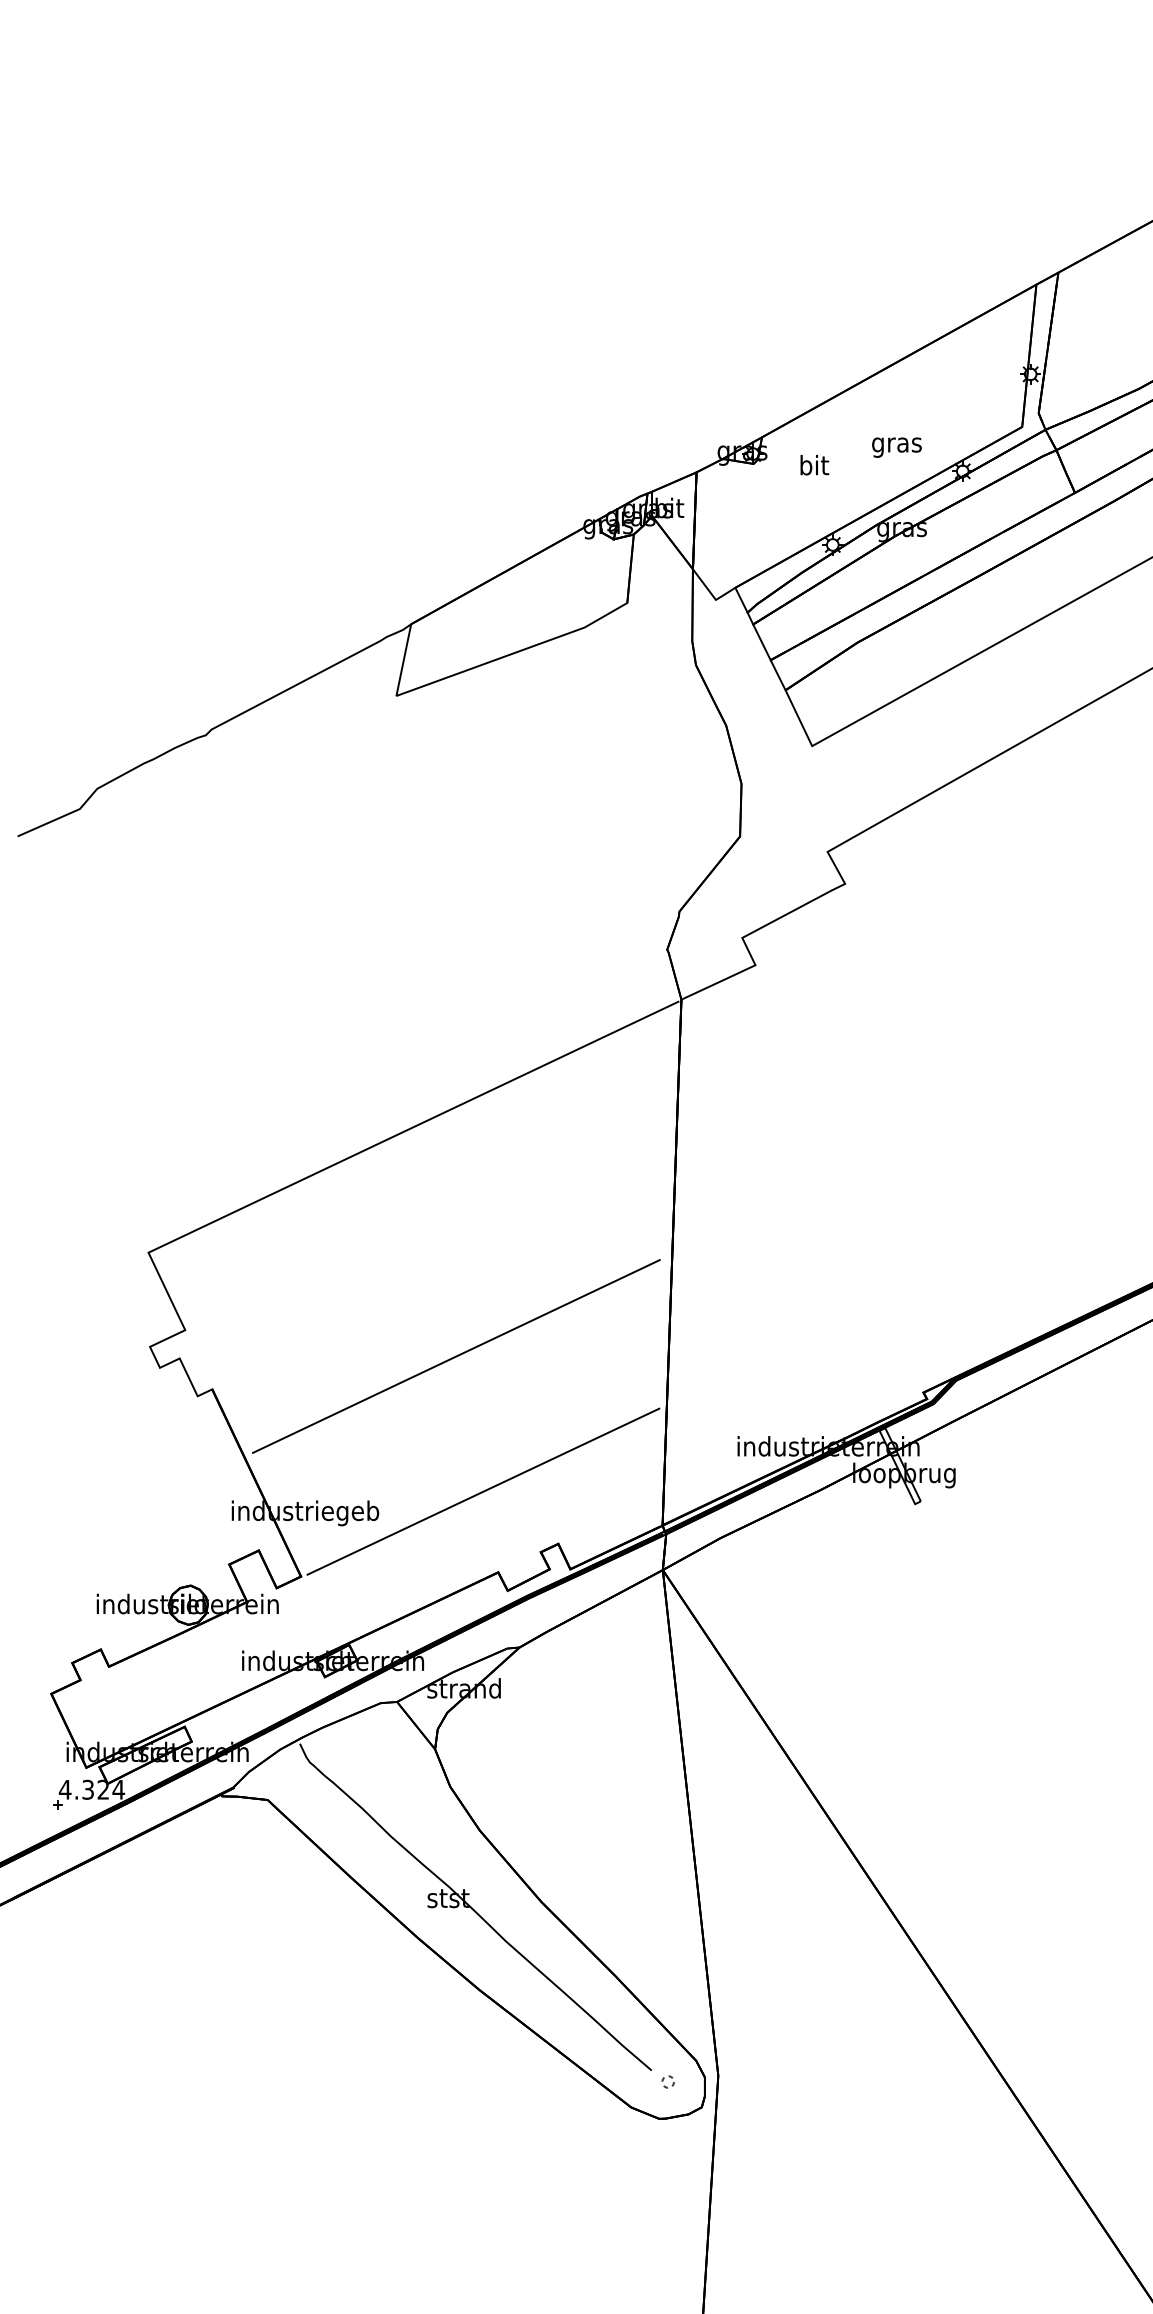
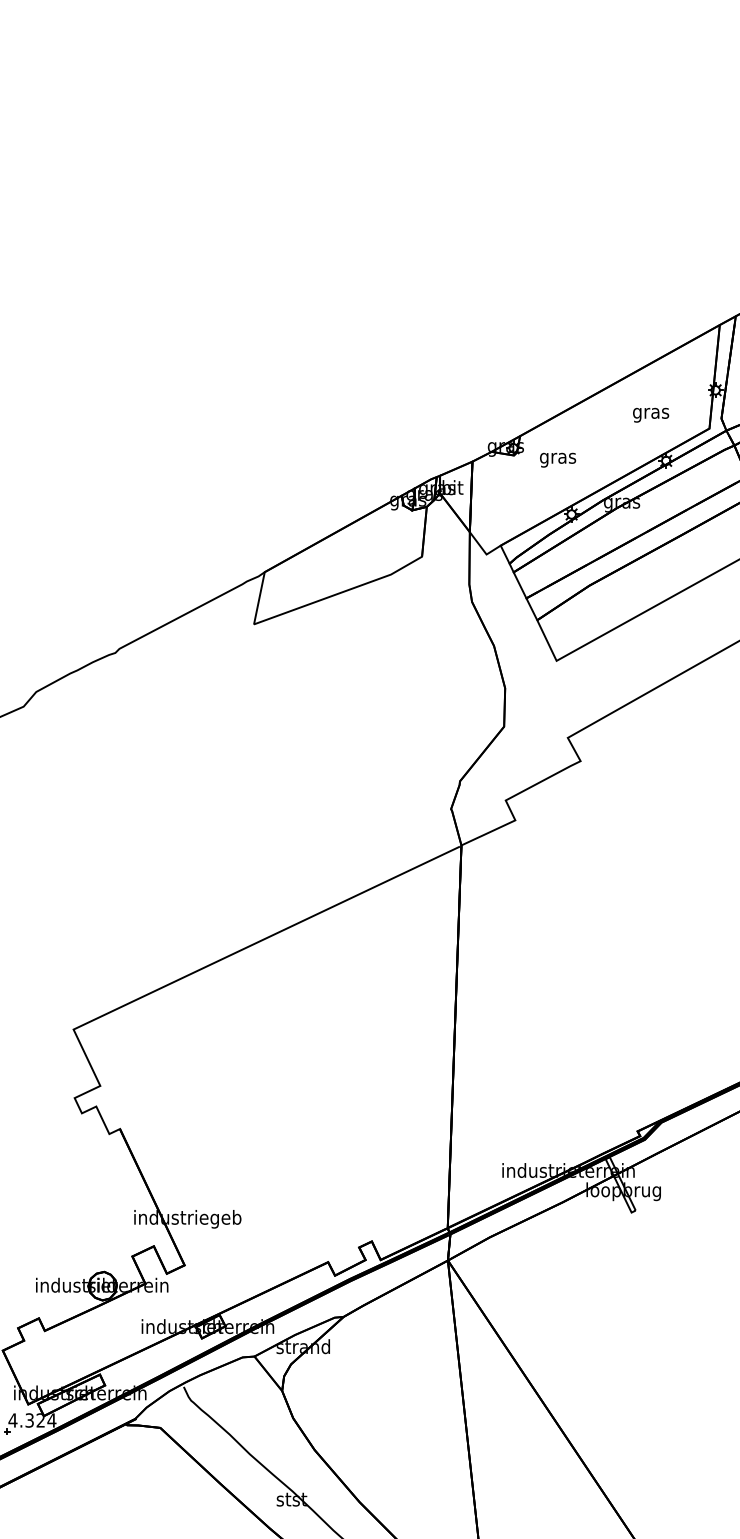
text: (896, 447) -> (650, 415), moved
text: (813, 467) -> (557, 458), bit -> gras
line: (455, 1356) -> (297, 1105), removed
line: (483, 1491) -> (317, 1203), removed

